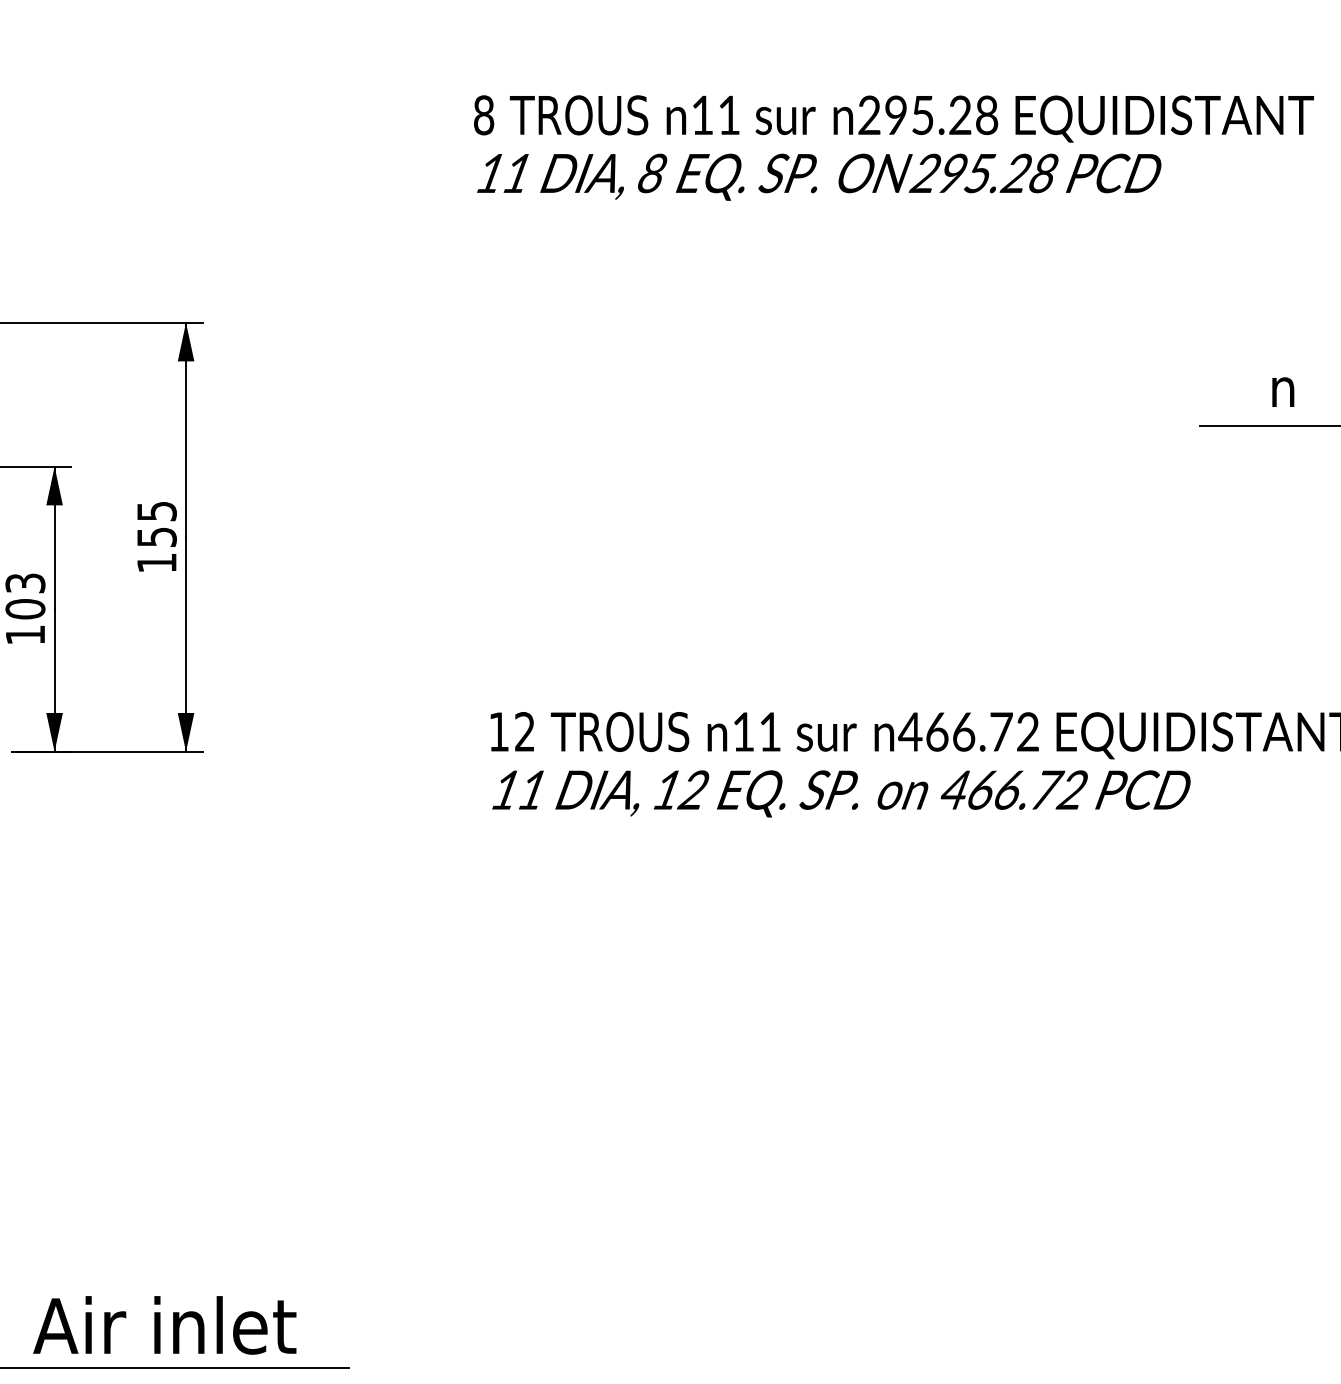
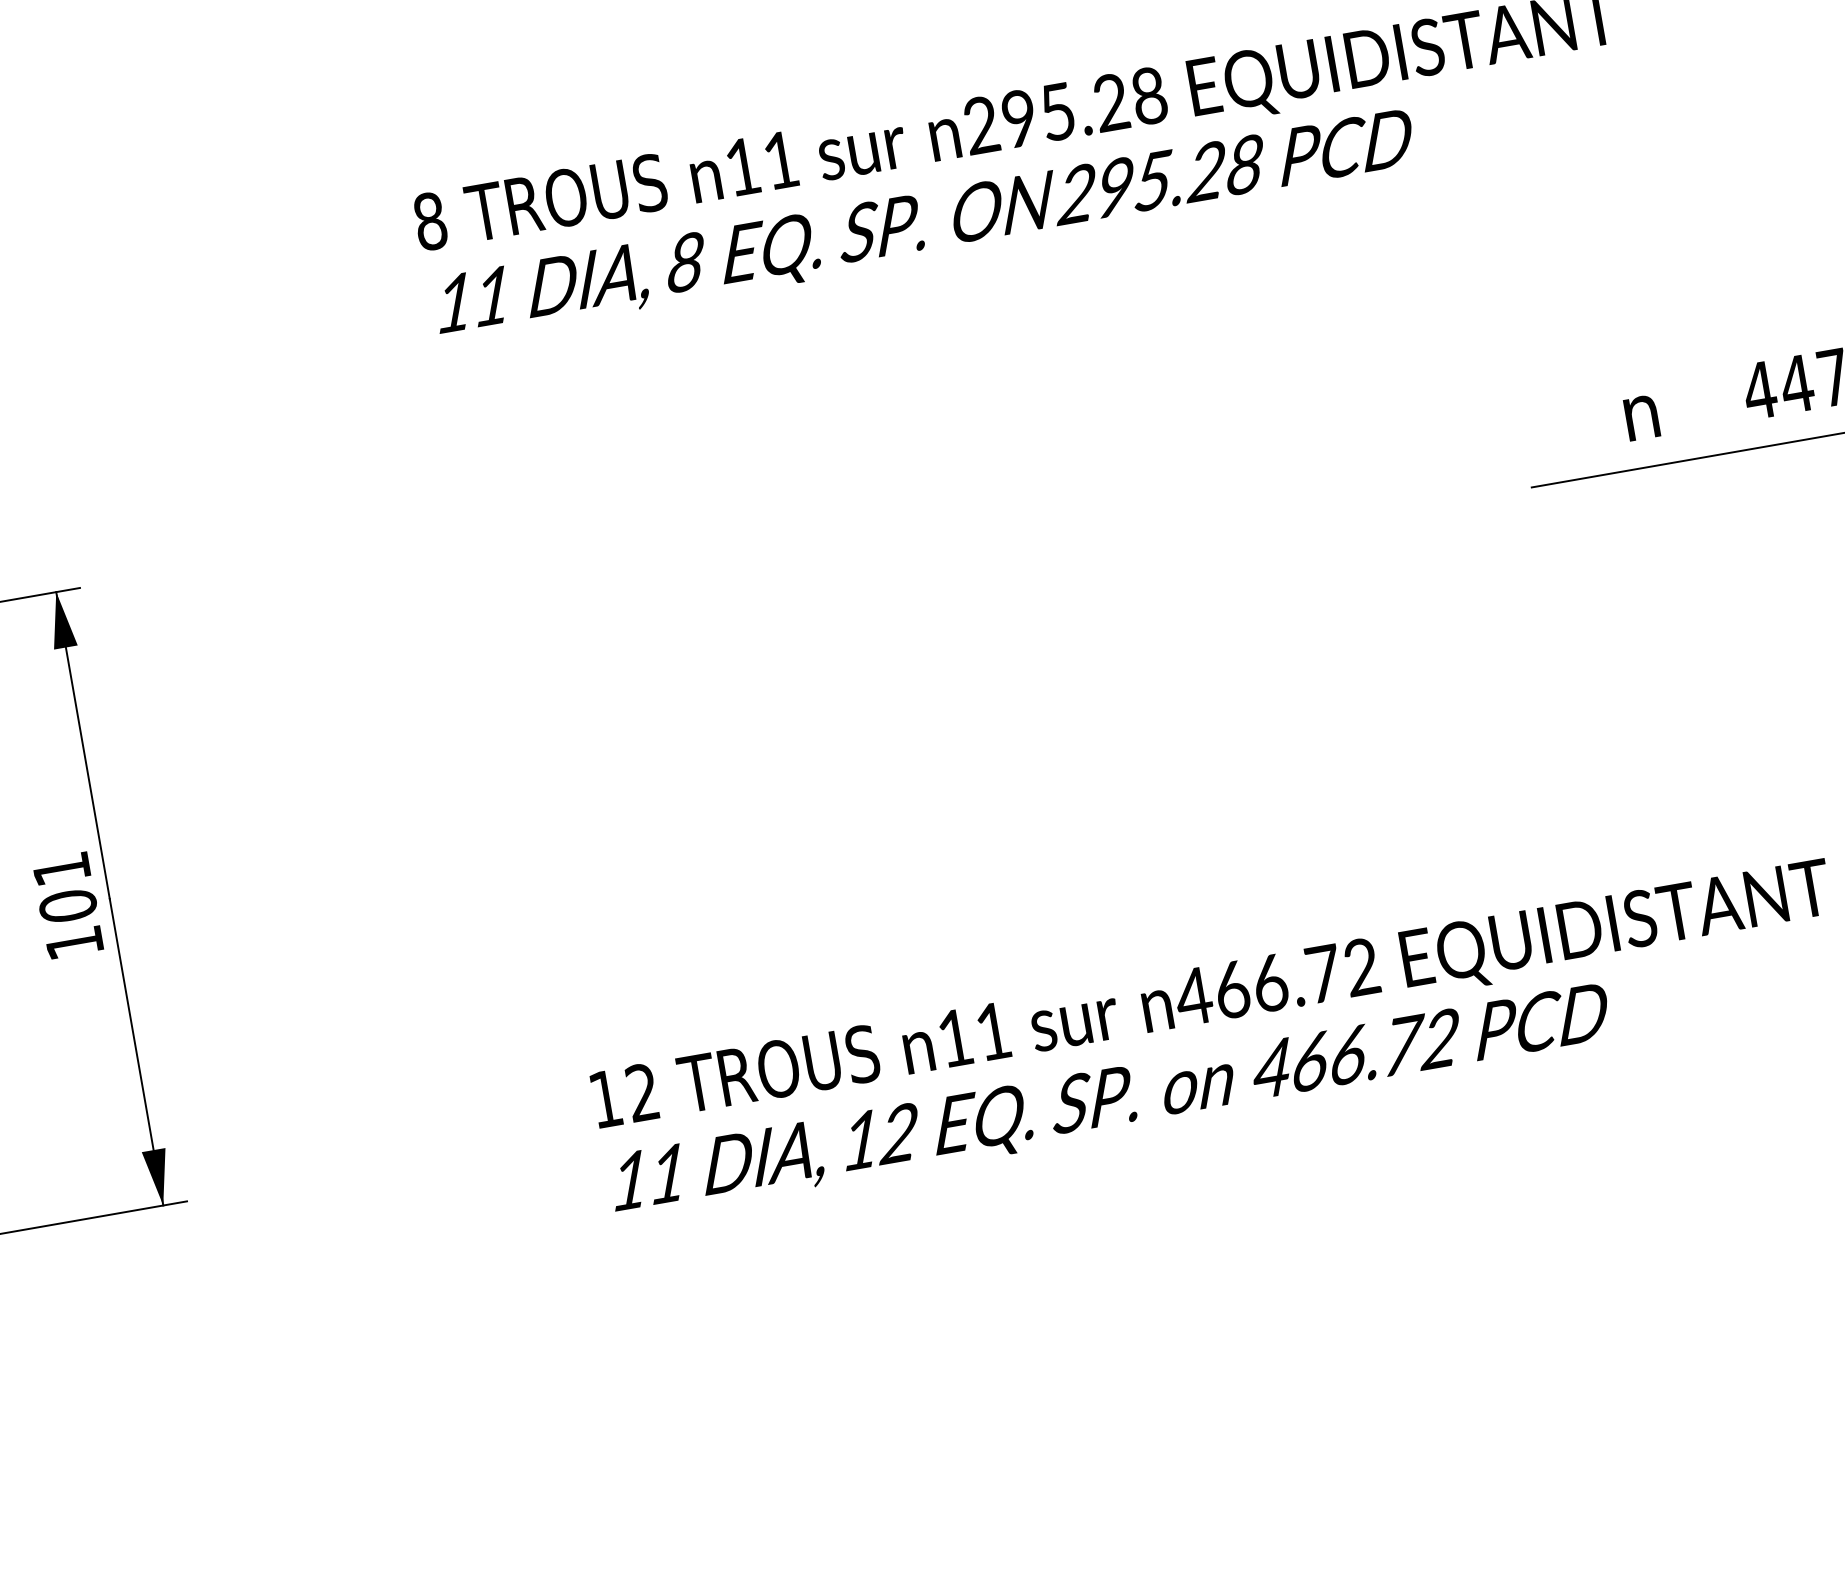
text: (156, 524) -> (64, 888), 155 -> 101

